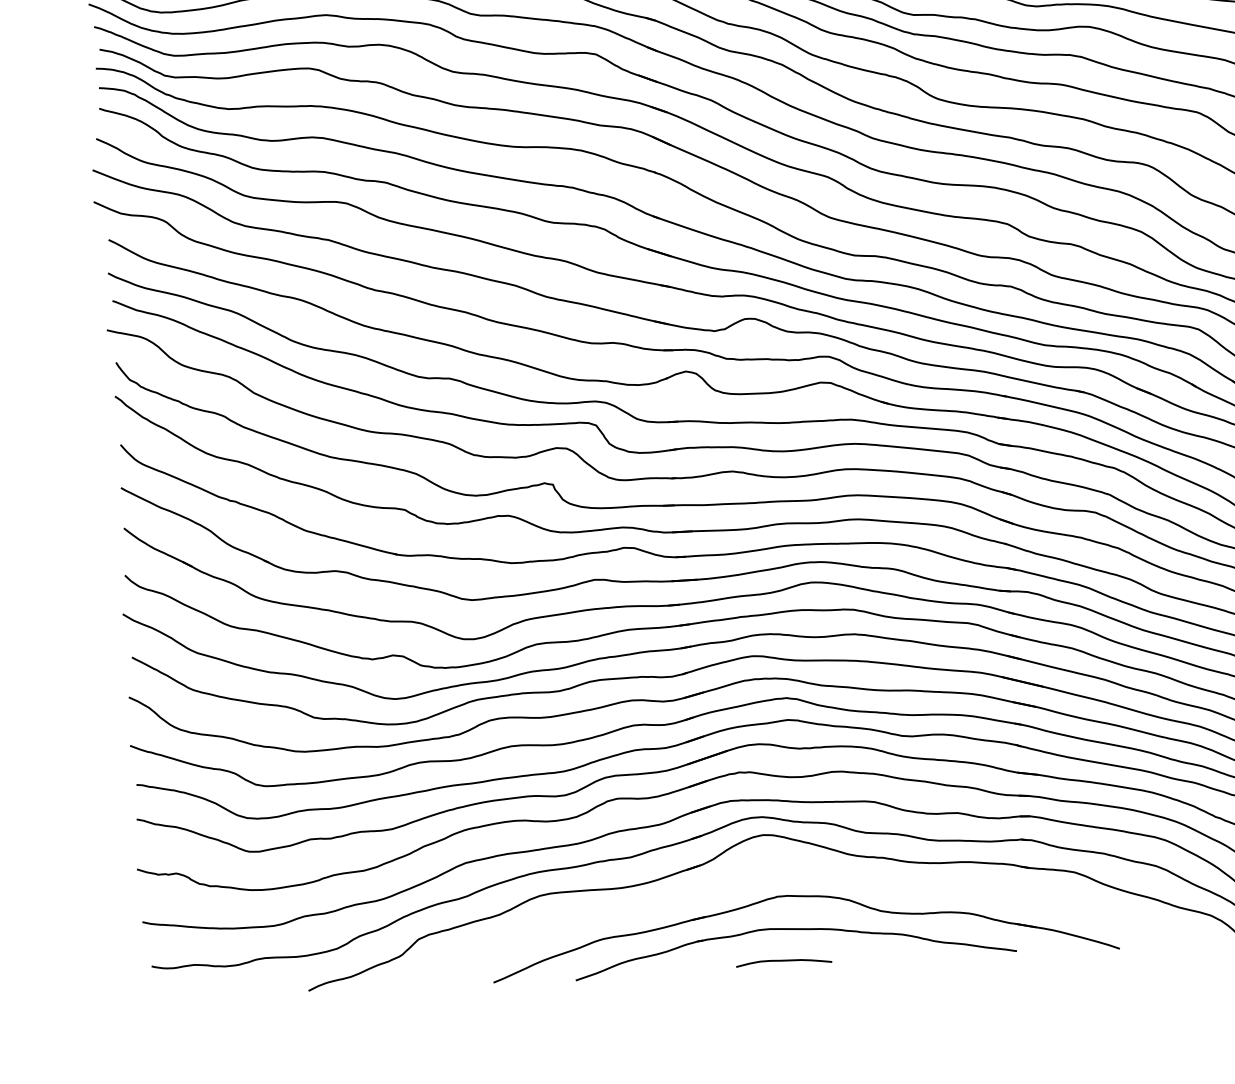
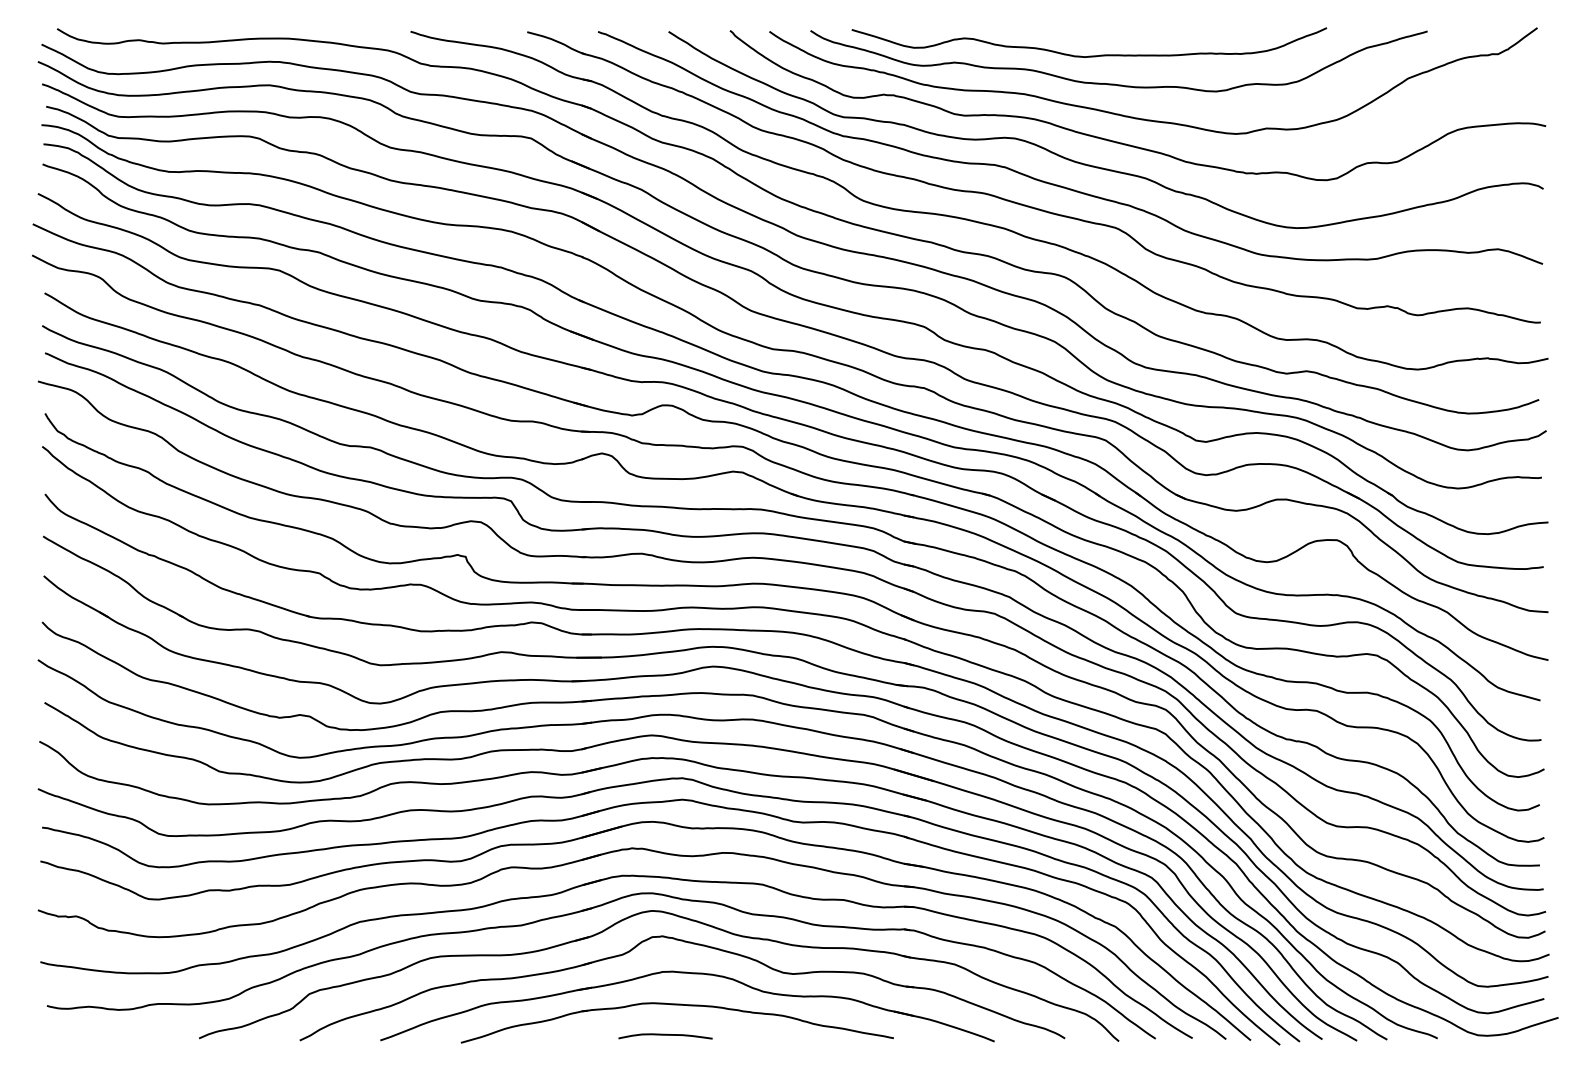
part: (807, 866) -> (693, 944), added

